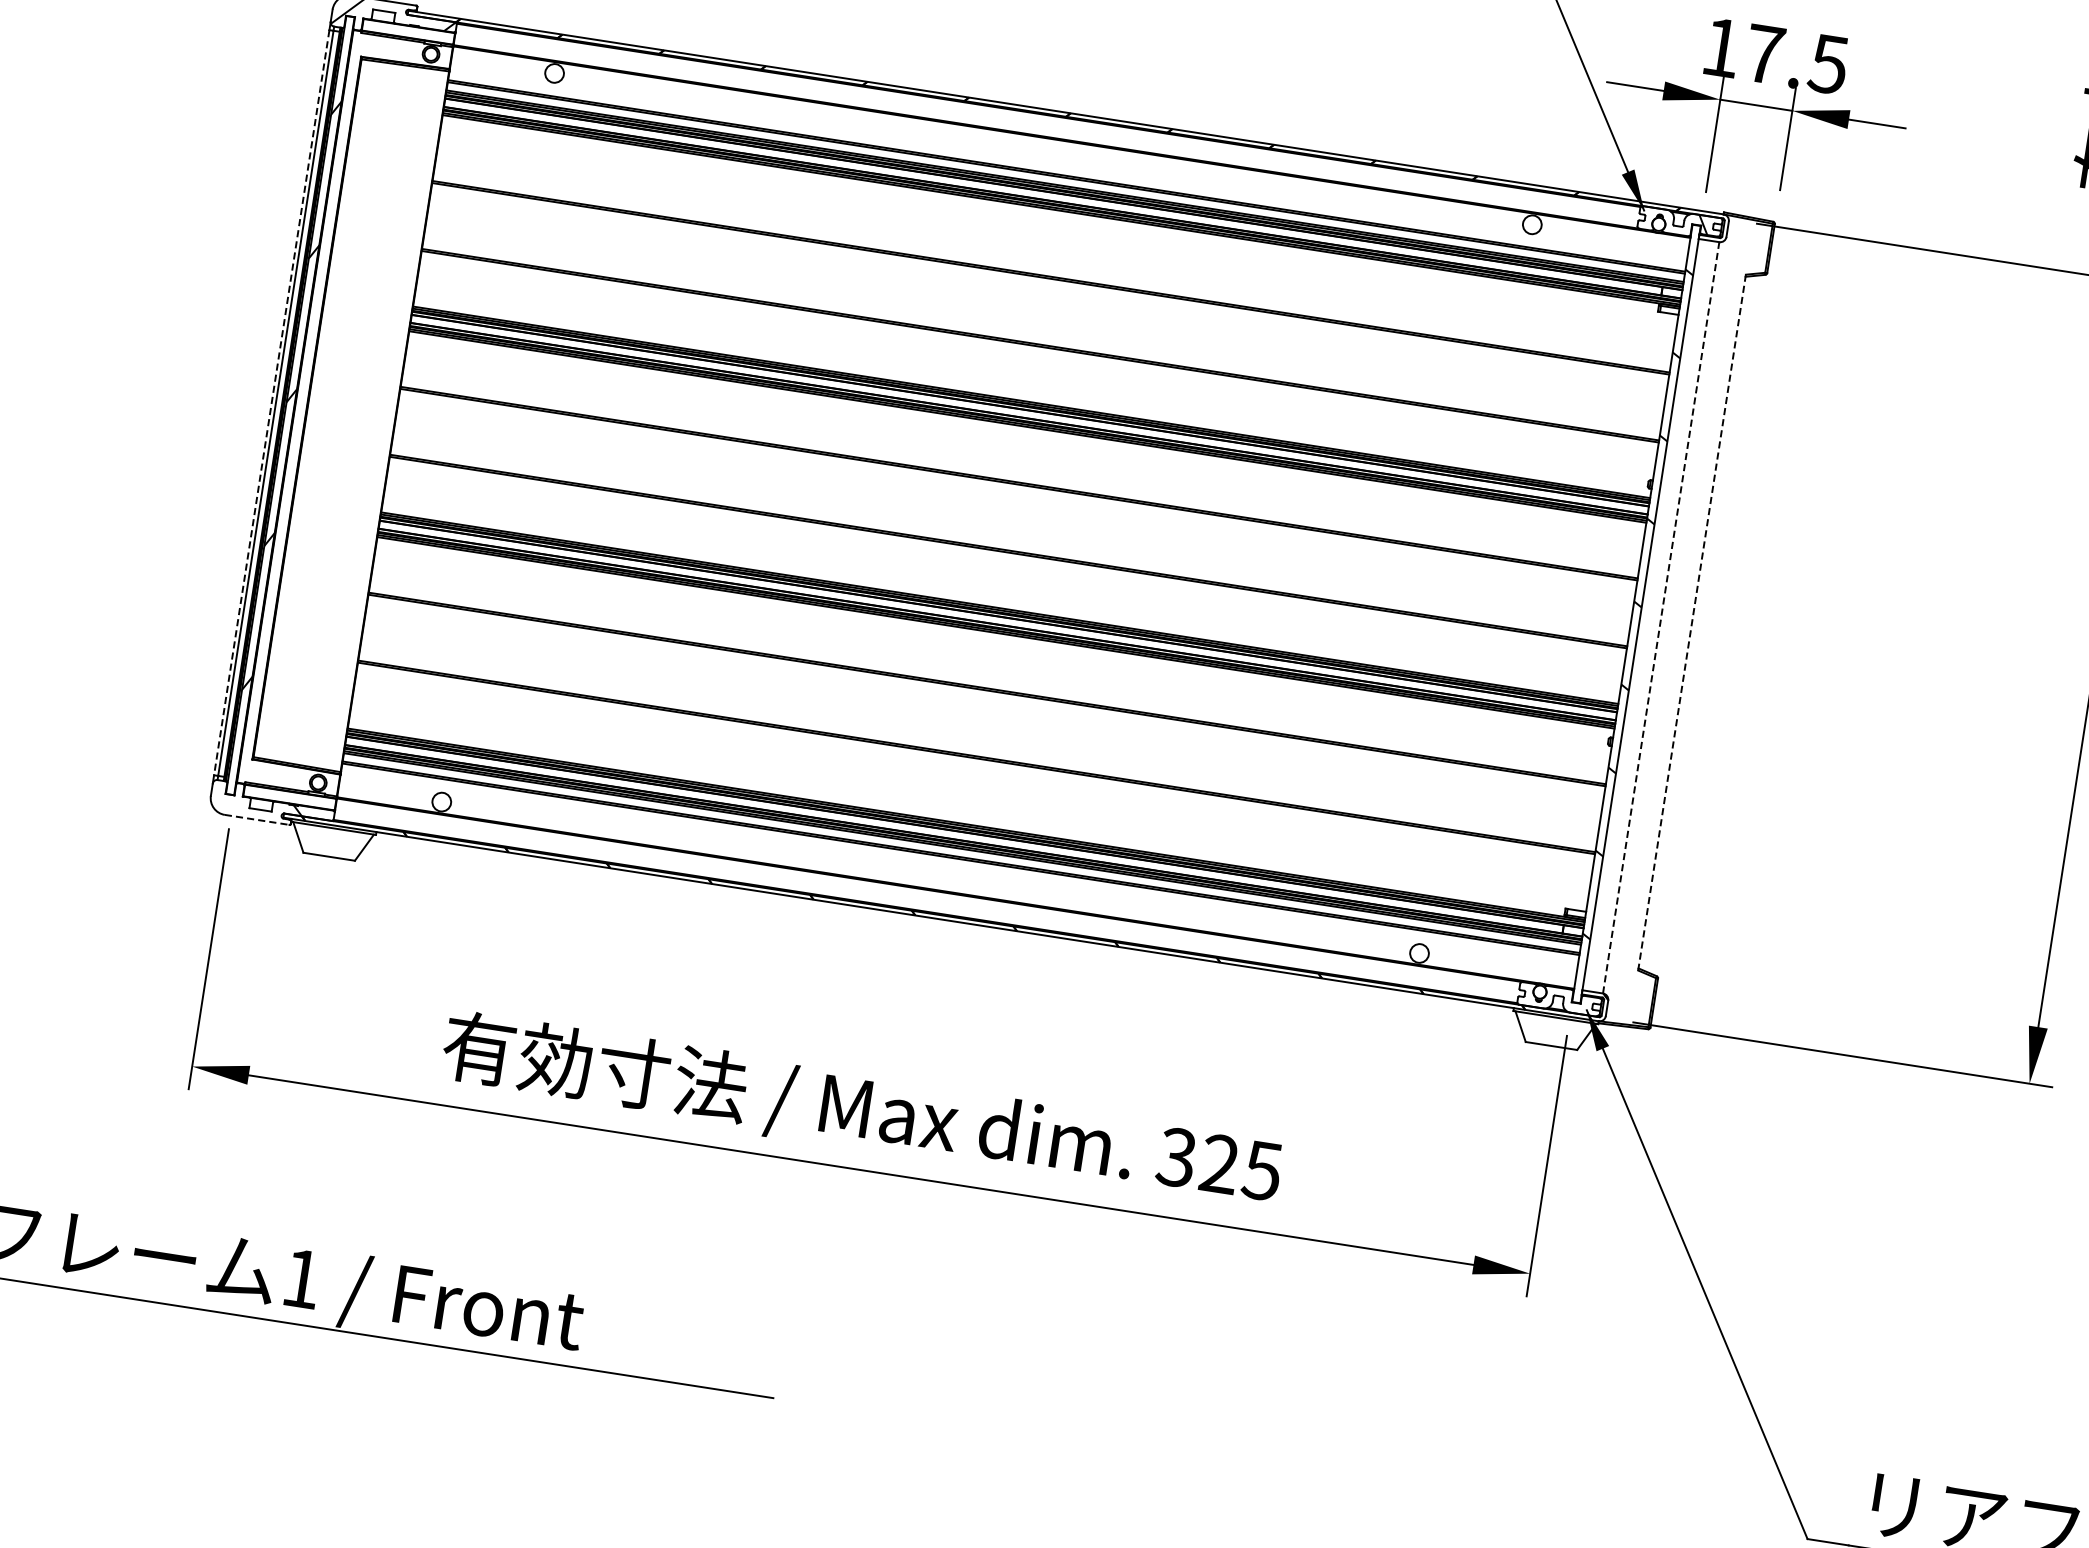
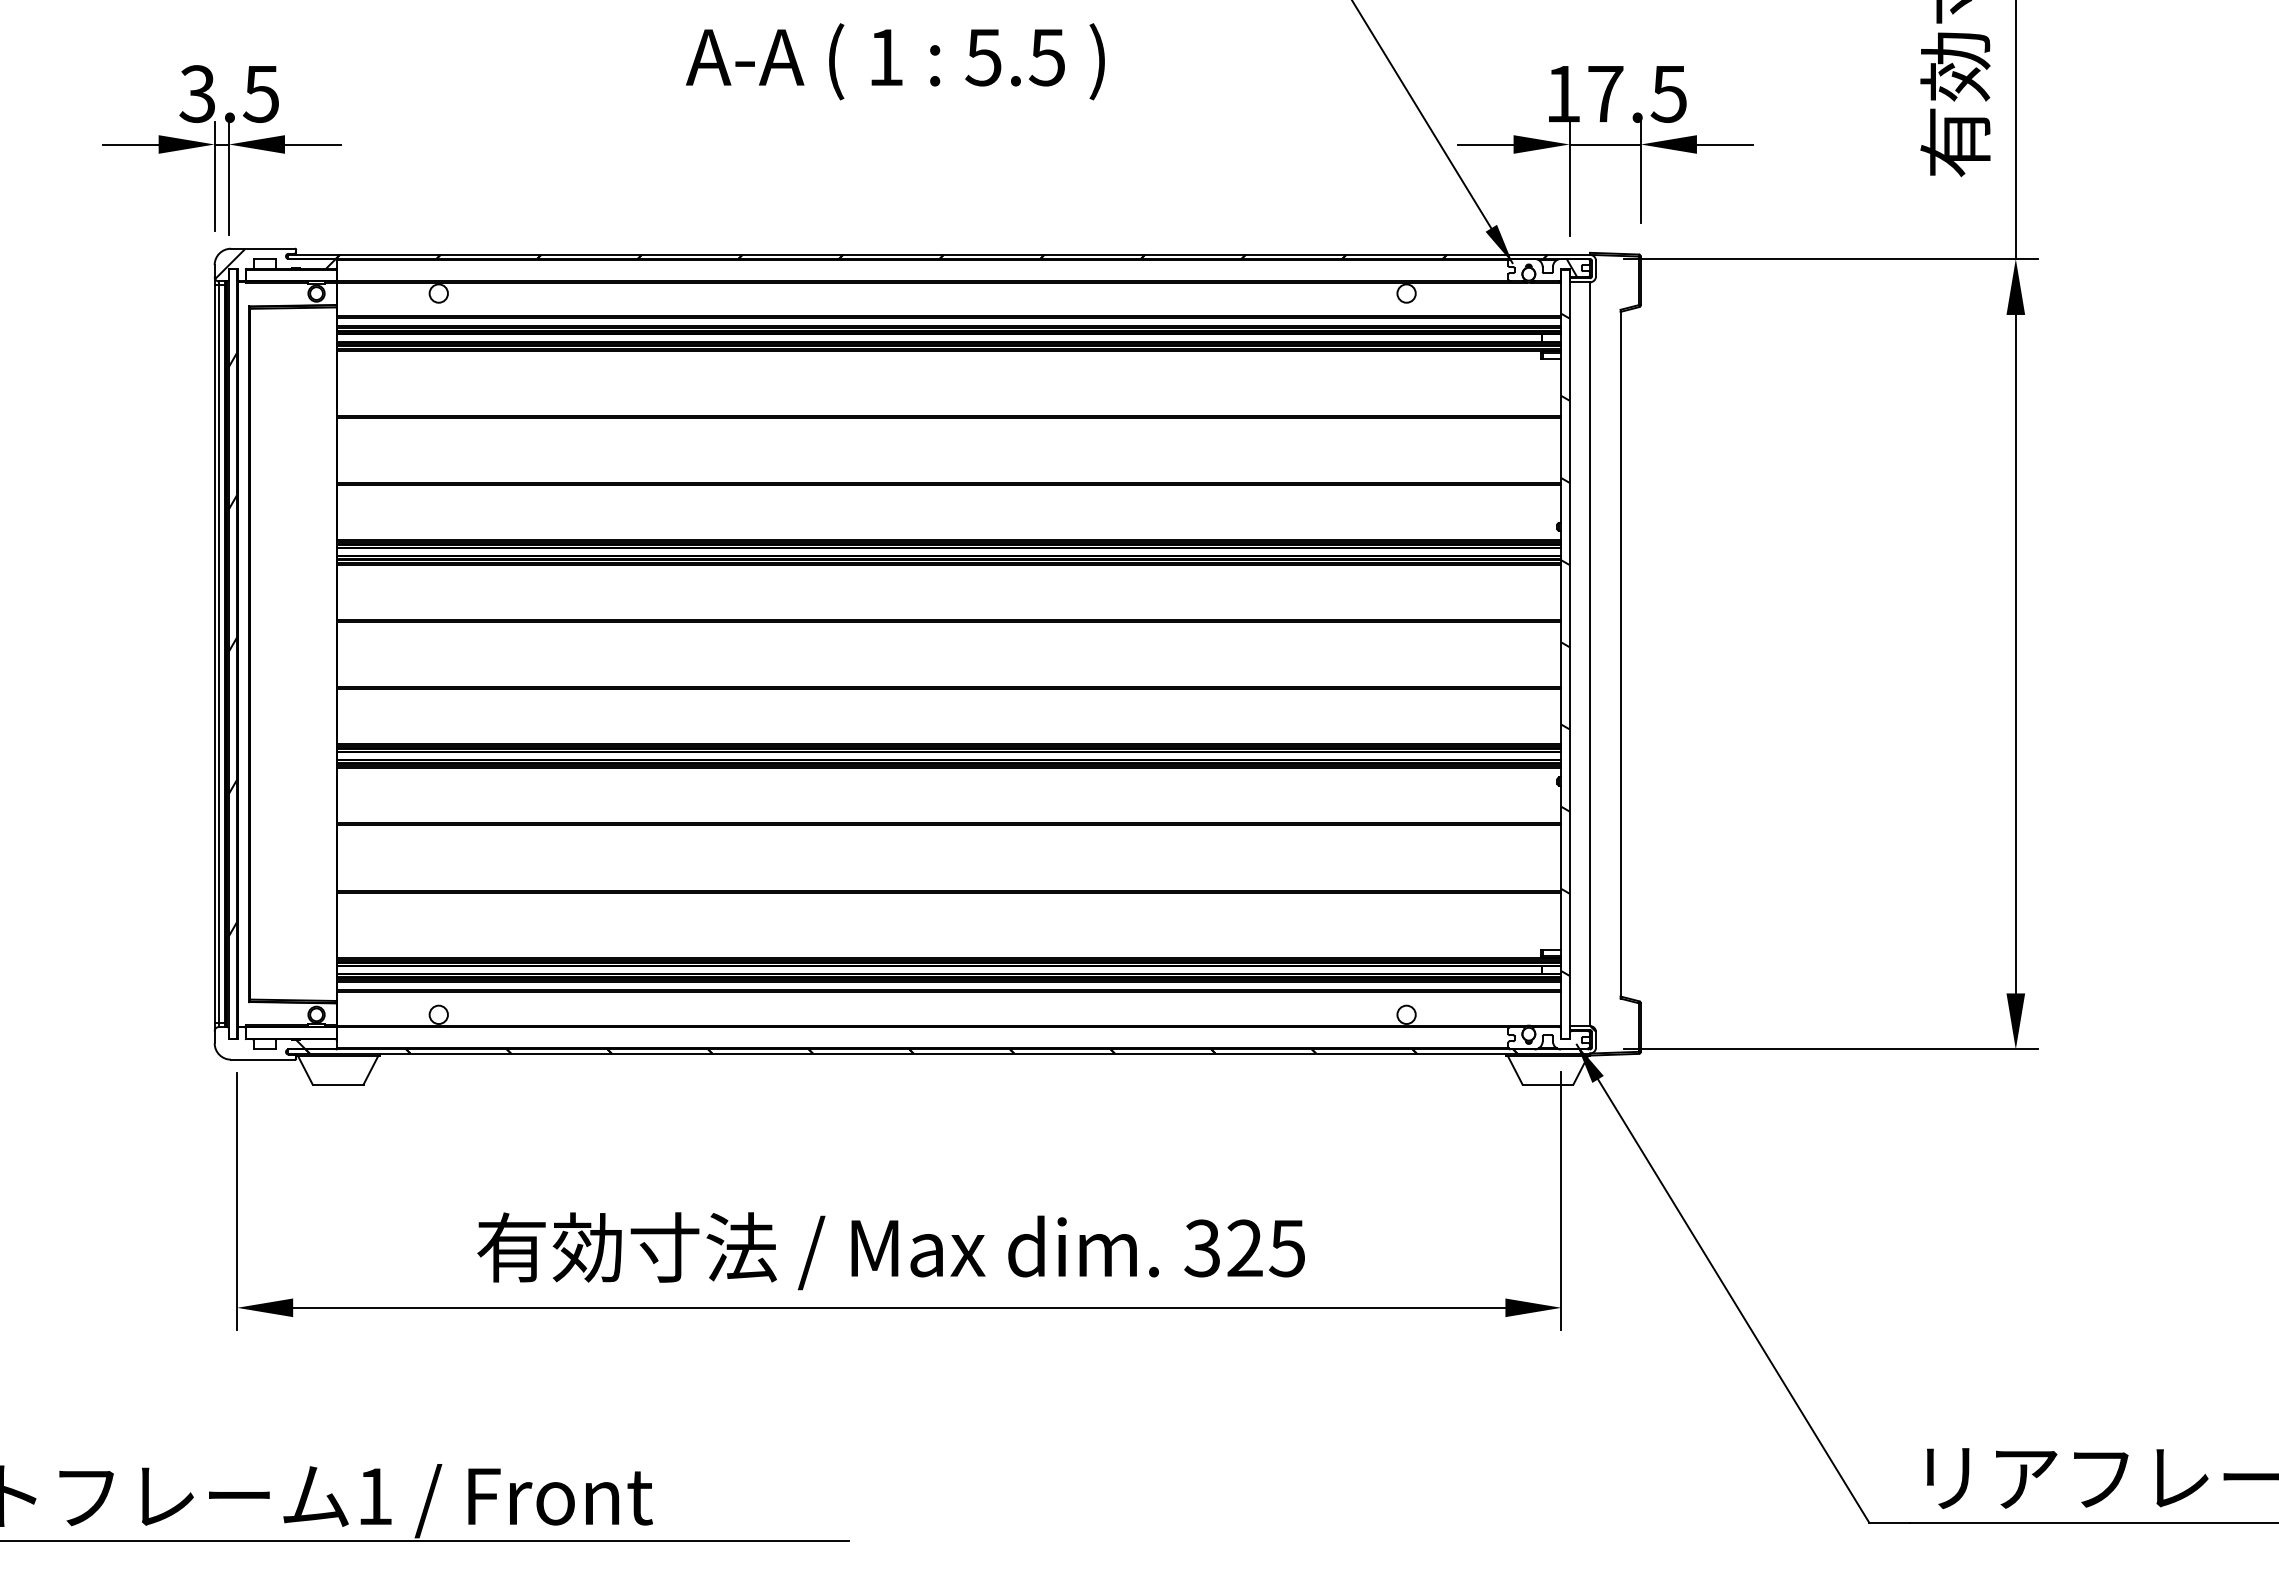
line: (271, 402) -> (214, 654), dashed -> solid
line: (1660, 618) -> (1589, 654), dashed -> solid
line: (1691, 622) -> (1620, 654), dashed -> solid
line: (256, 819) -> (262, 1059), dashed -> solid

